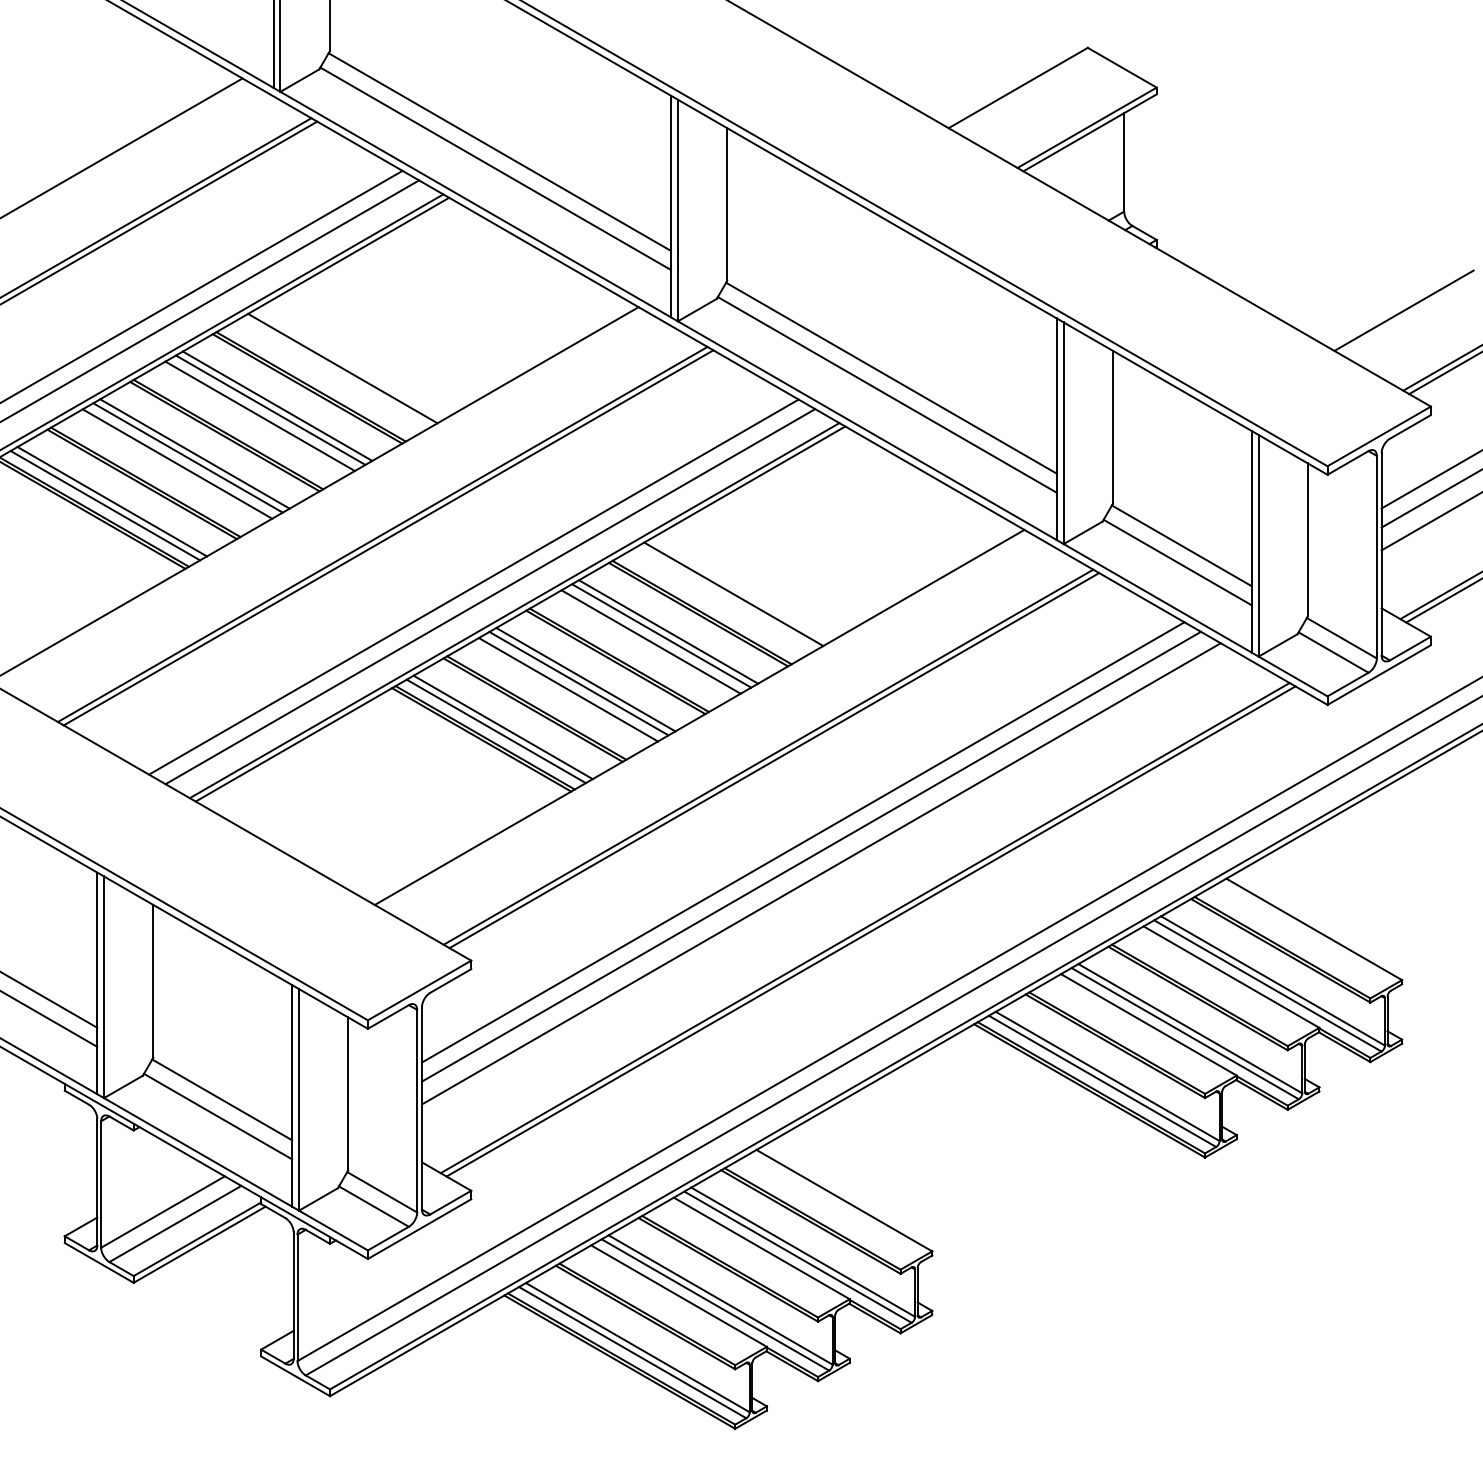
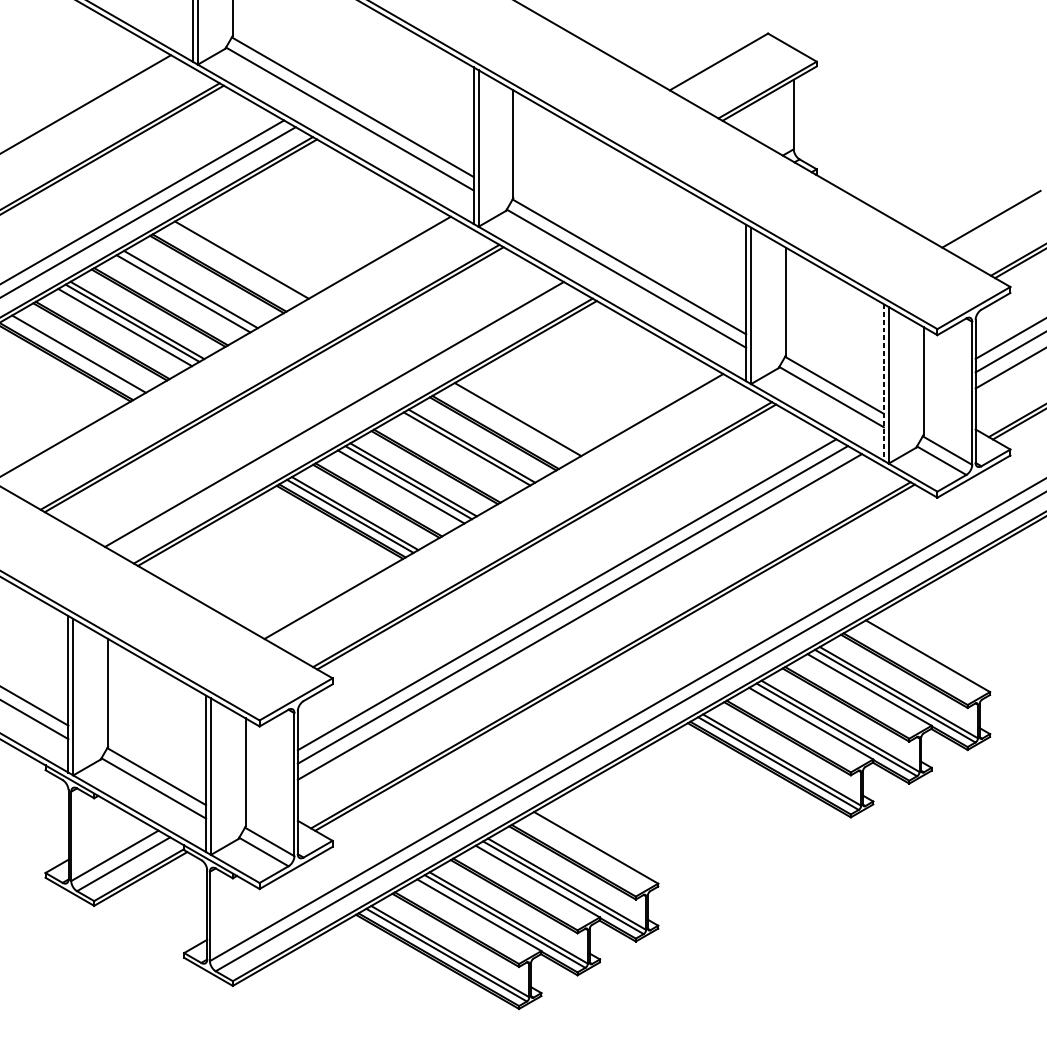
line: (277, 405) -> (195, 286), removed
line: (105, 505) -> (74, 356), removed
line: (1251, 541) -> (883, 382), solid -> dashed
line: (490, 596) -> (346, 421), removed
line: (650, 641) -> (459, 452), removed

